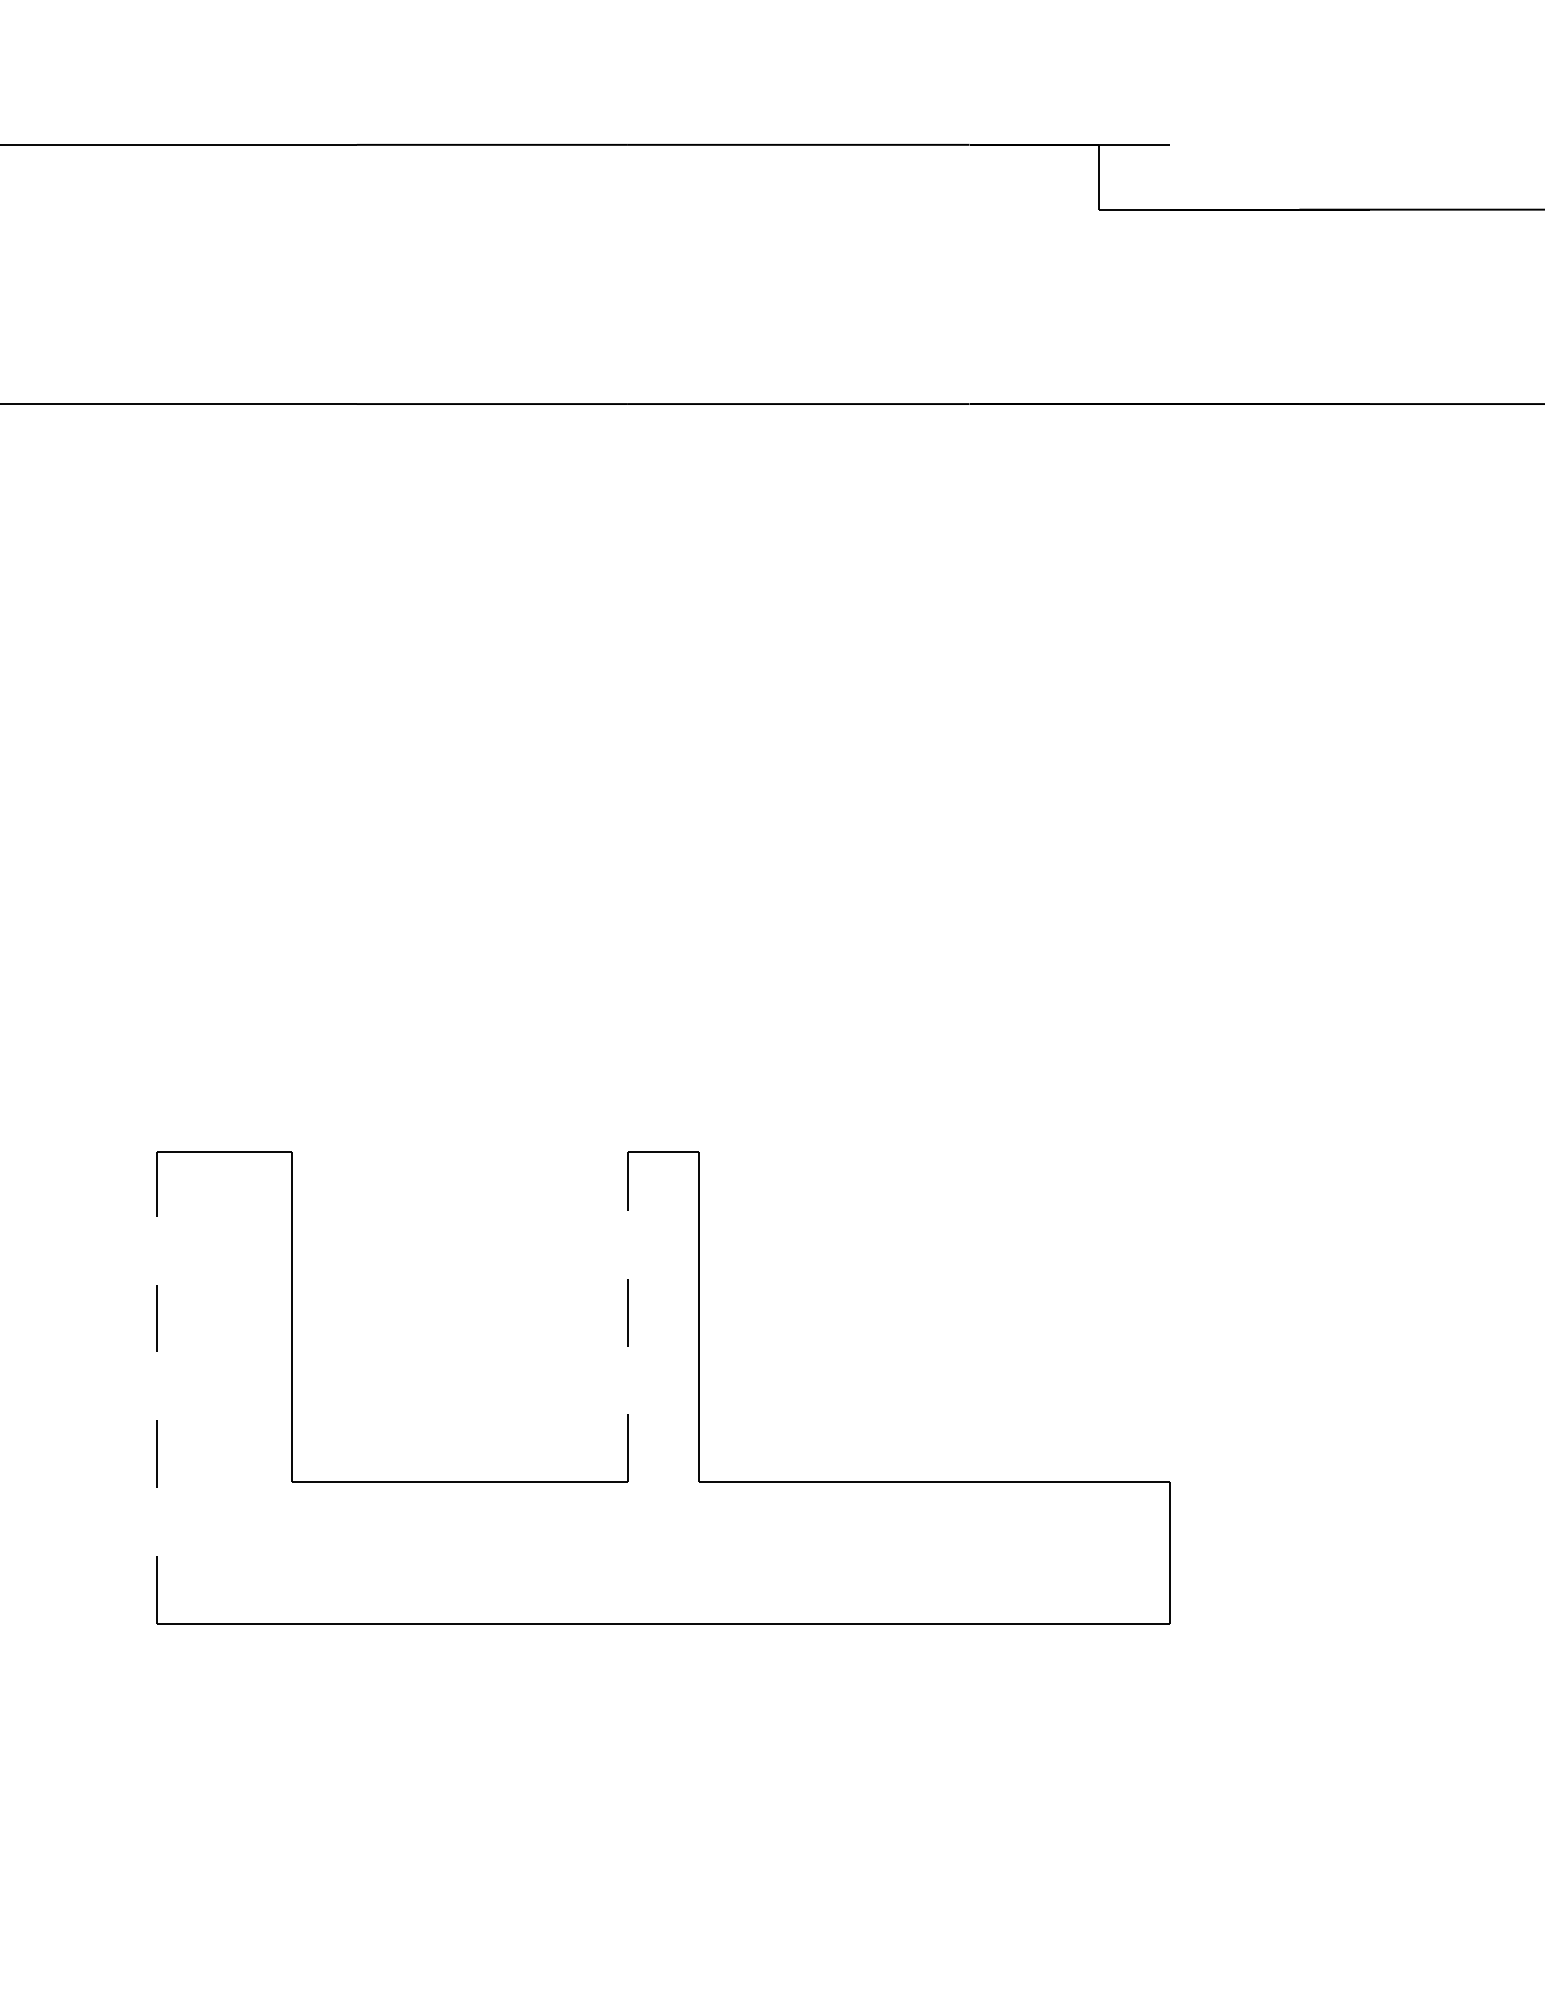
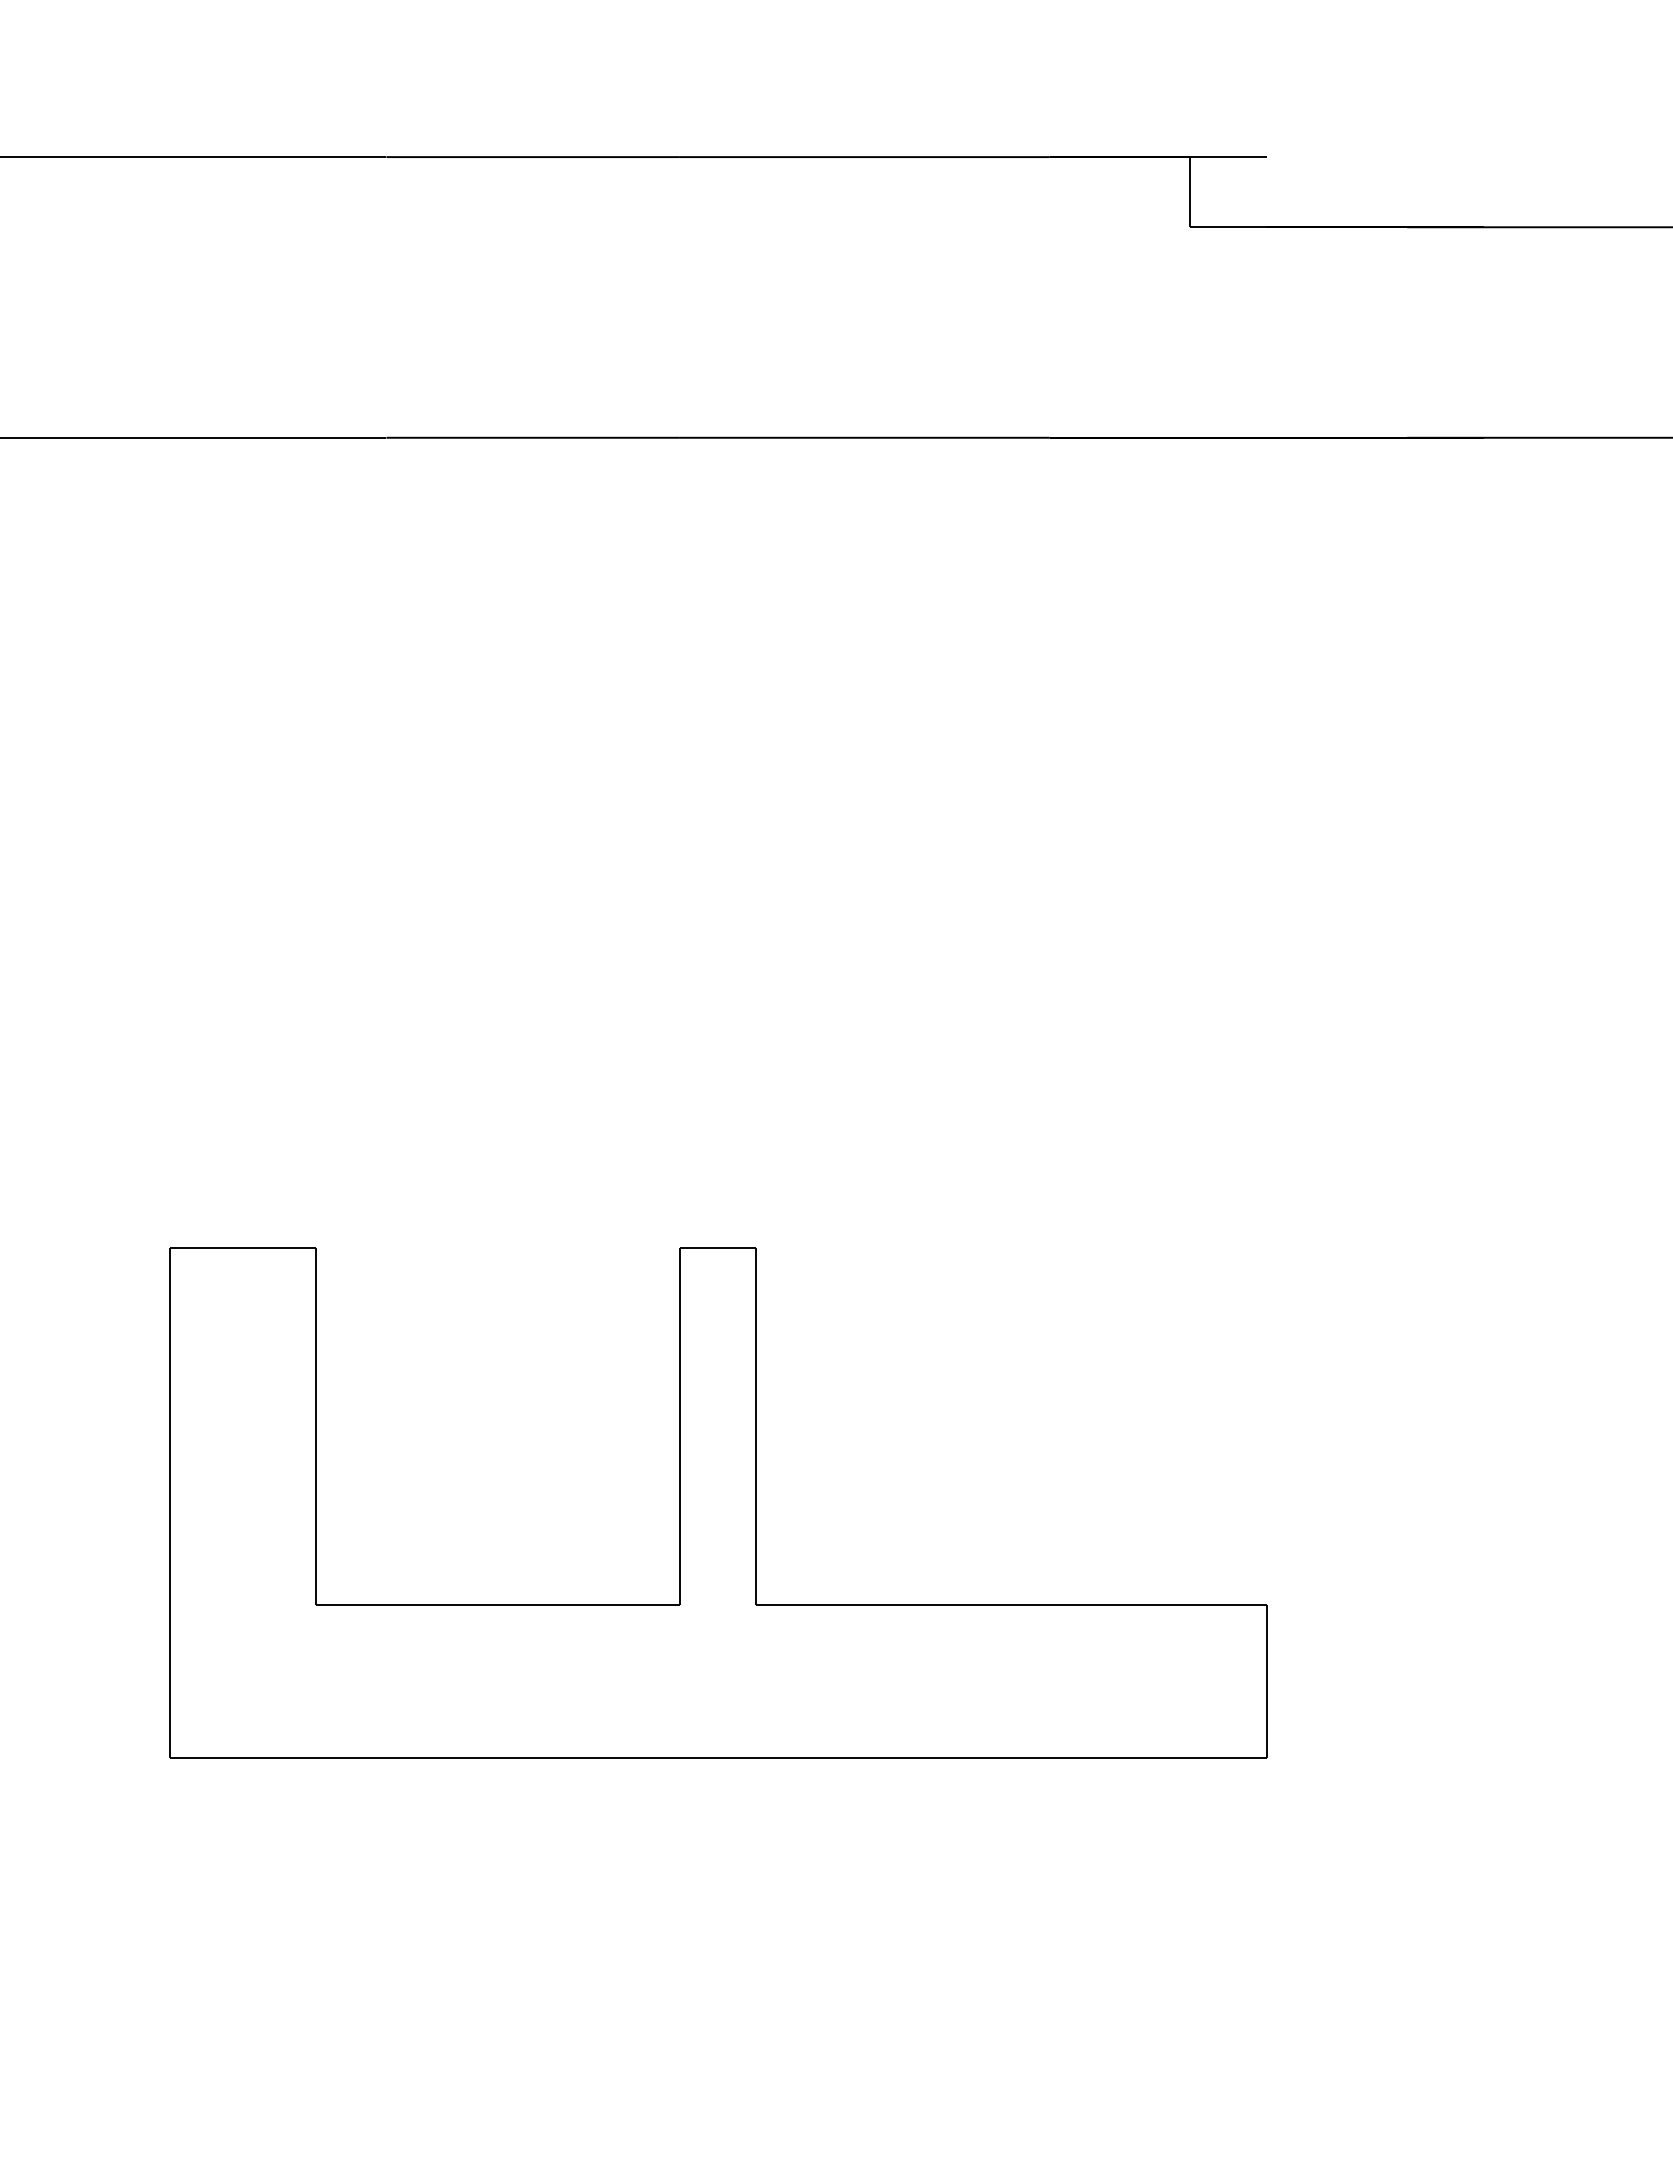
line: (627, 1317) -> (679, 1426), dashed -> solid
line: (156, 1387) -> (169, 1502), dashed -> solid

